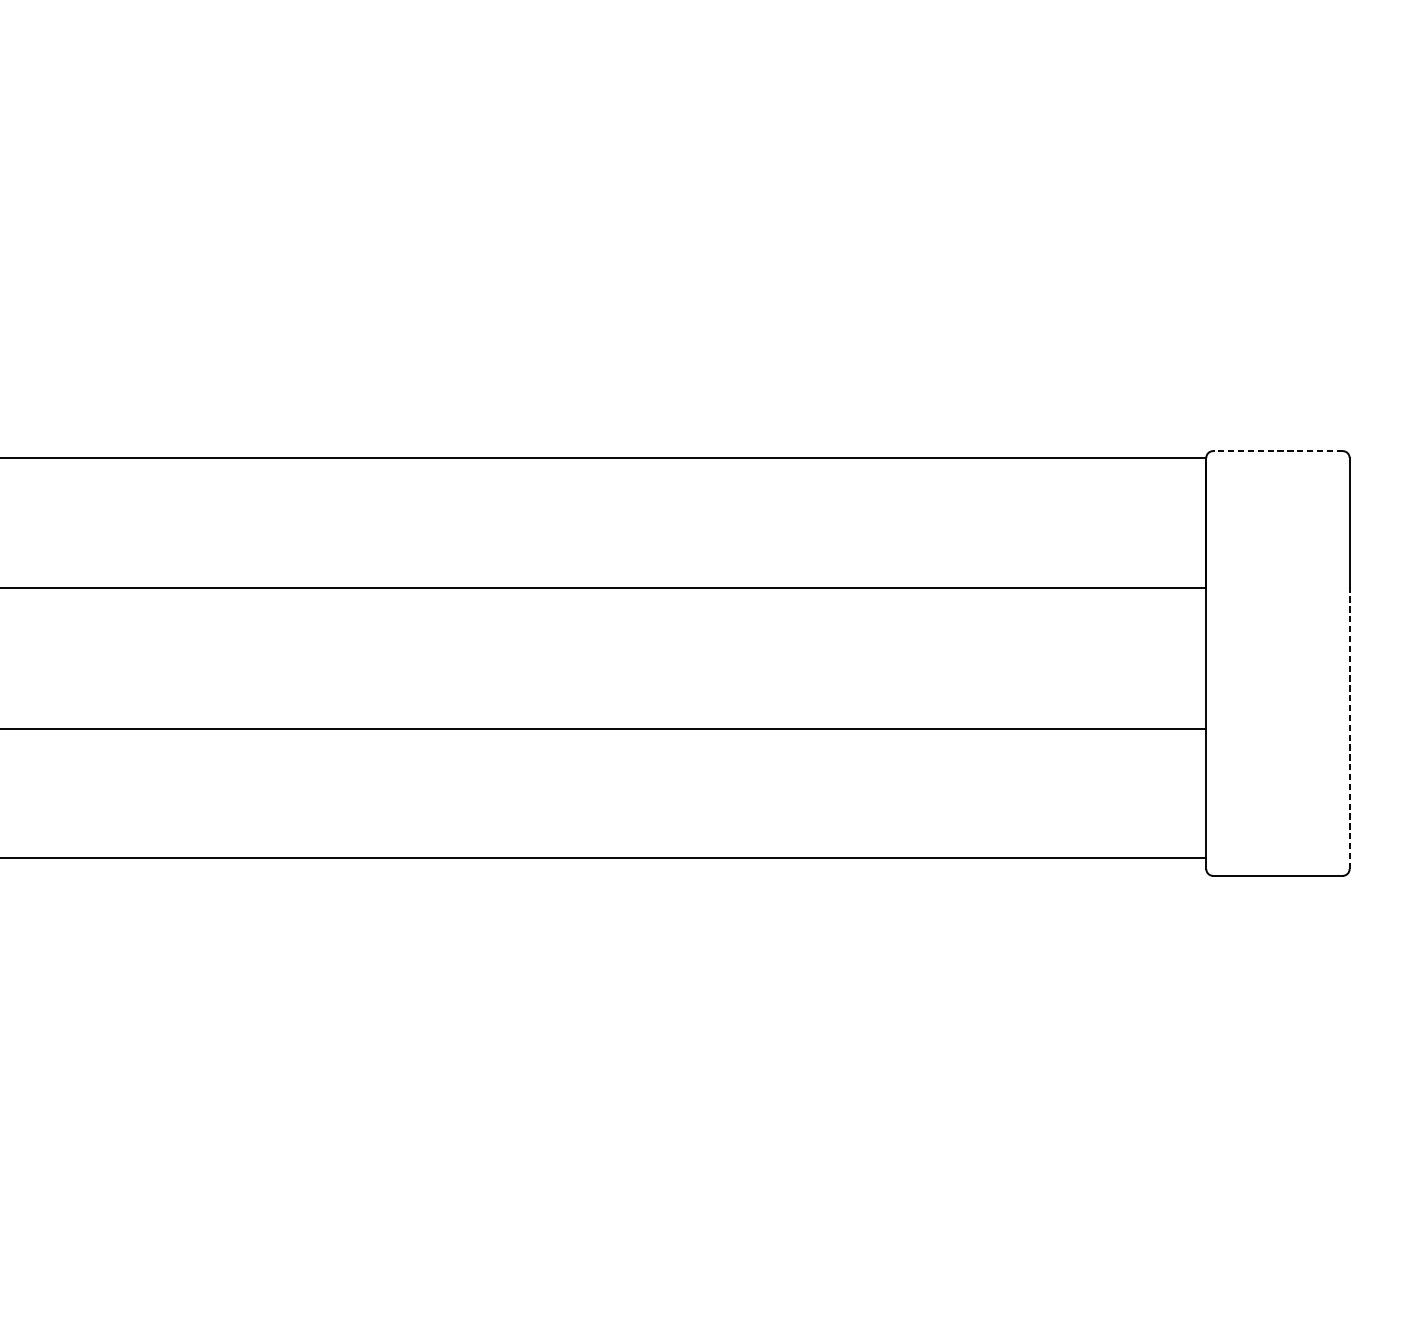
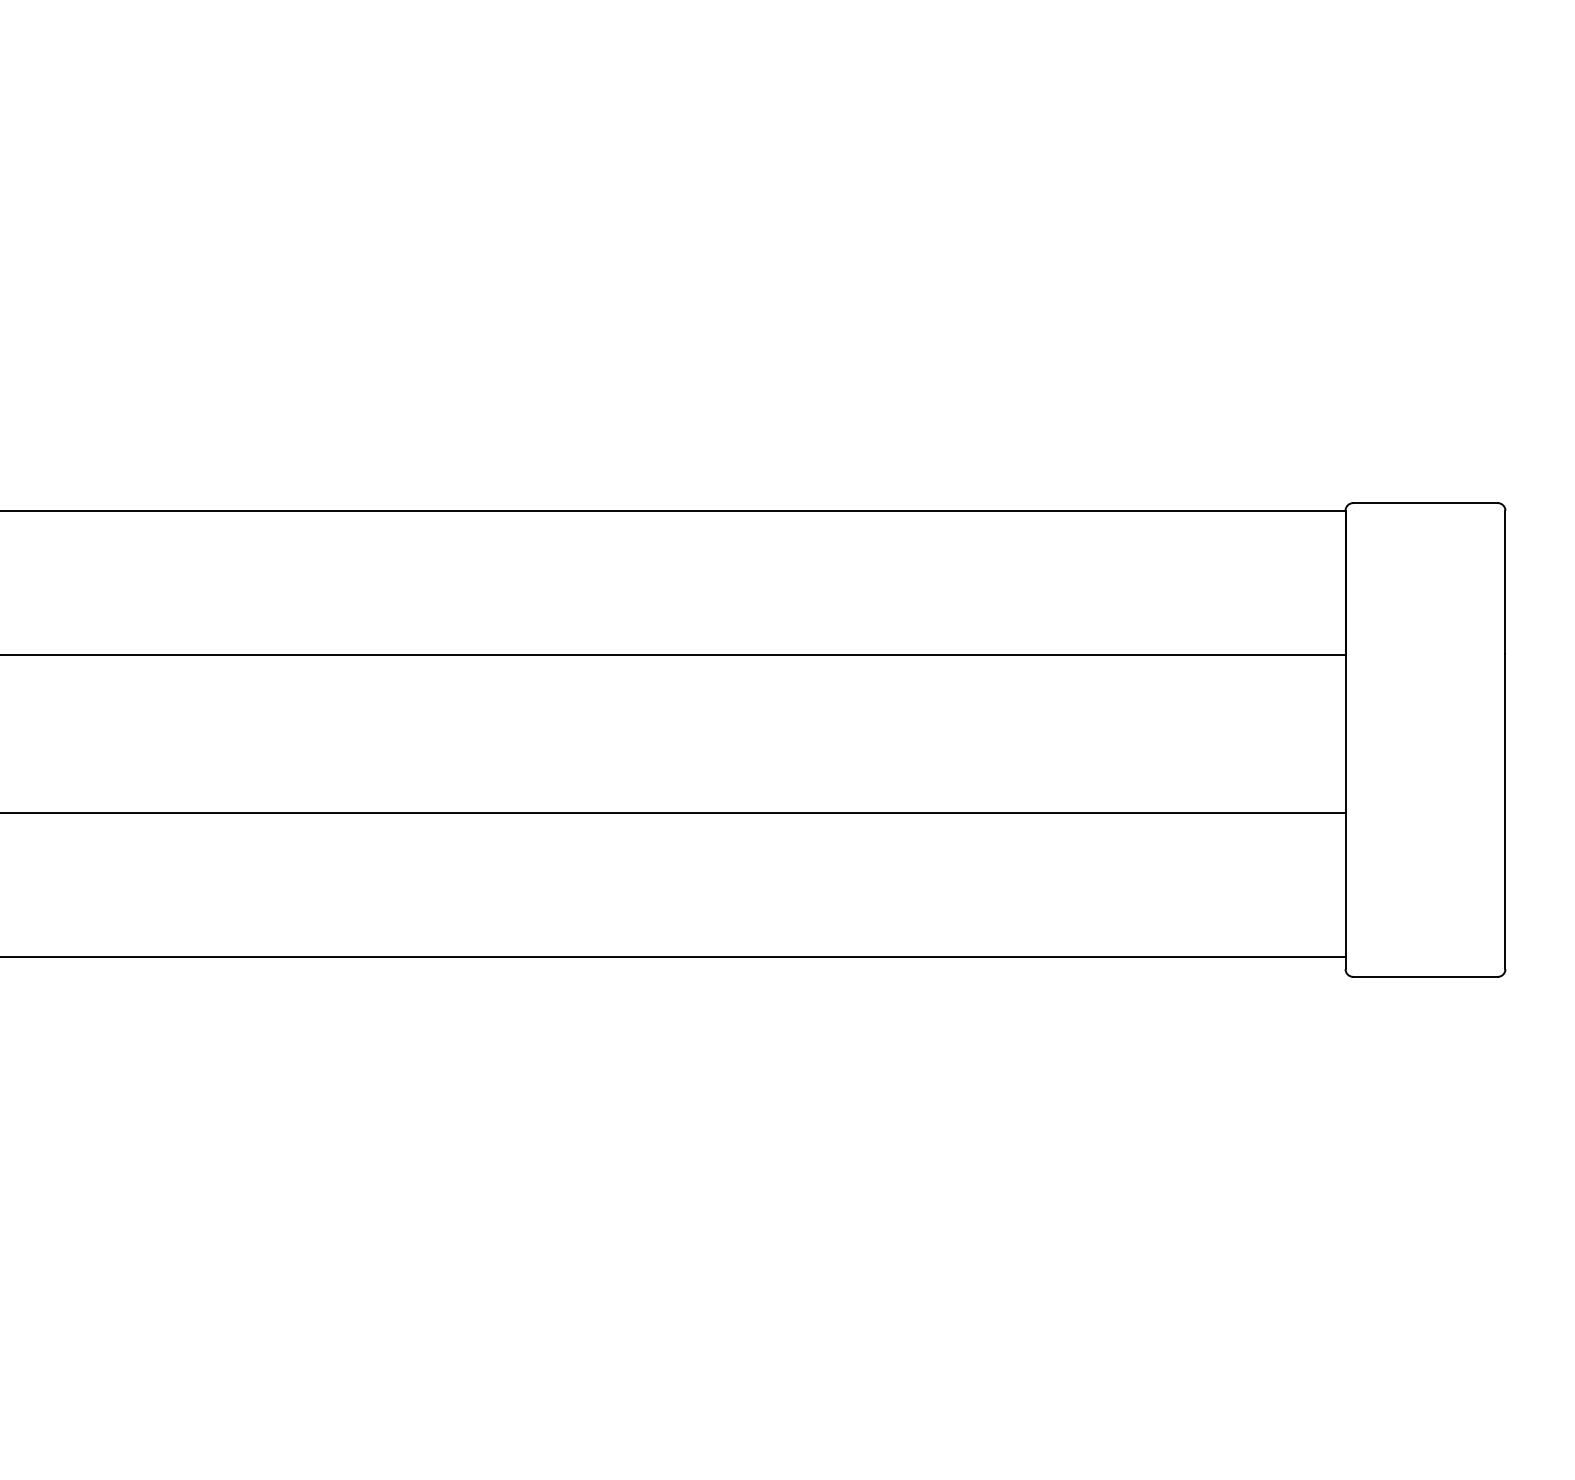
line: (1277, 451) -> (1425, 503), dashed -> solid
line: (1349, 727) -> (1505, 811), dashed -> solid

